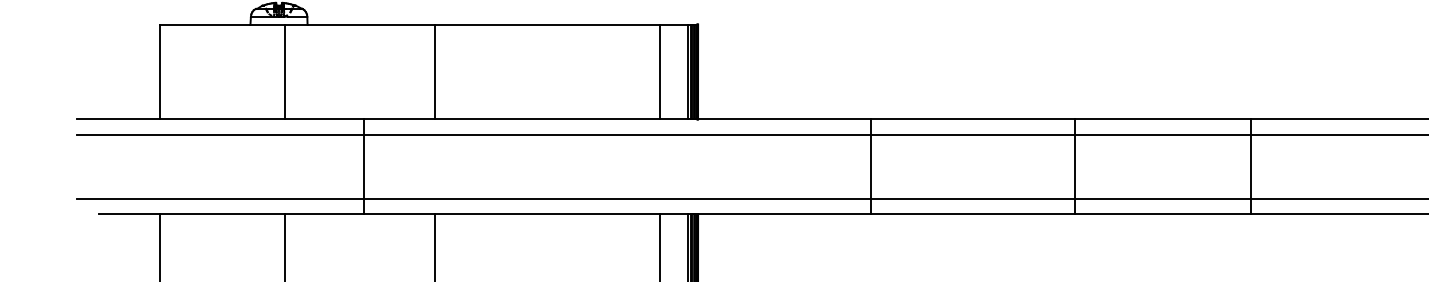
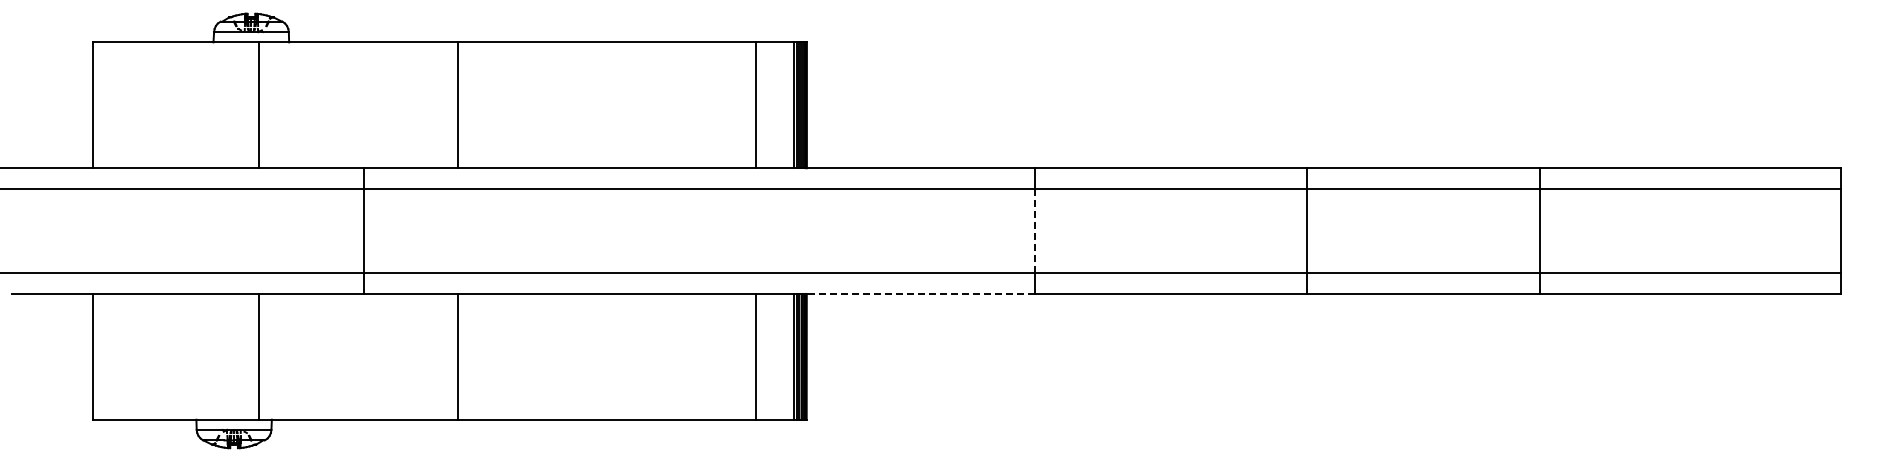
line: (870, 167) -> (1035, 231), solid -> dashed
line: (783, 213) -> (920, 293), solid -> dashed

